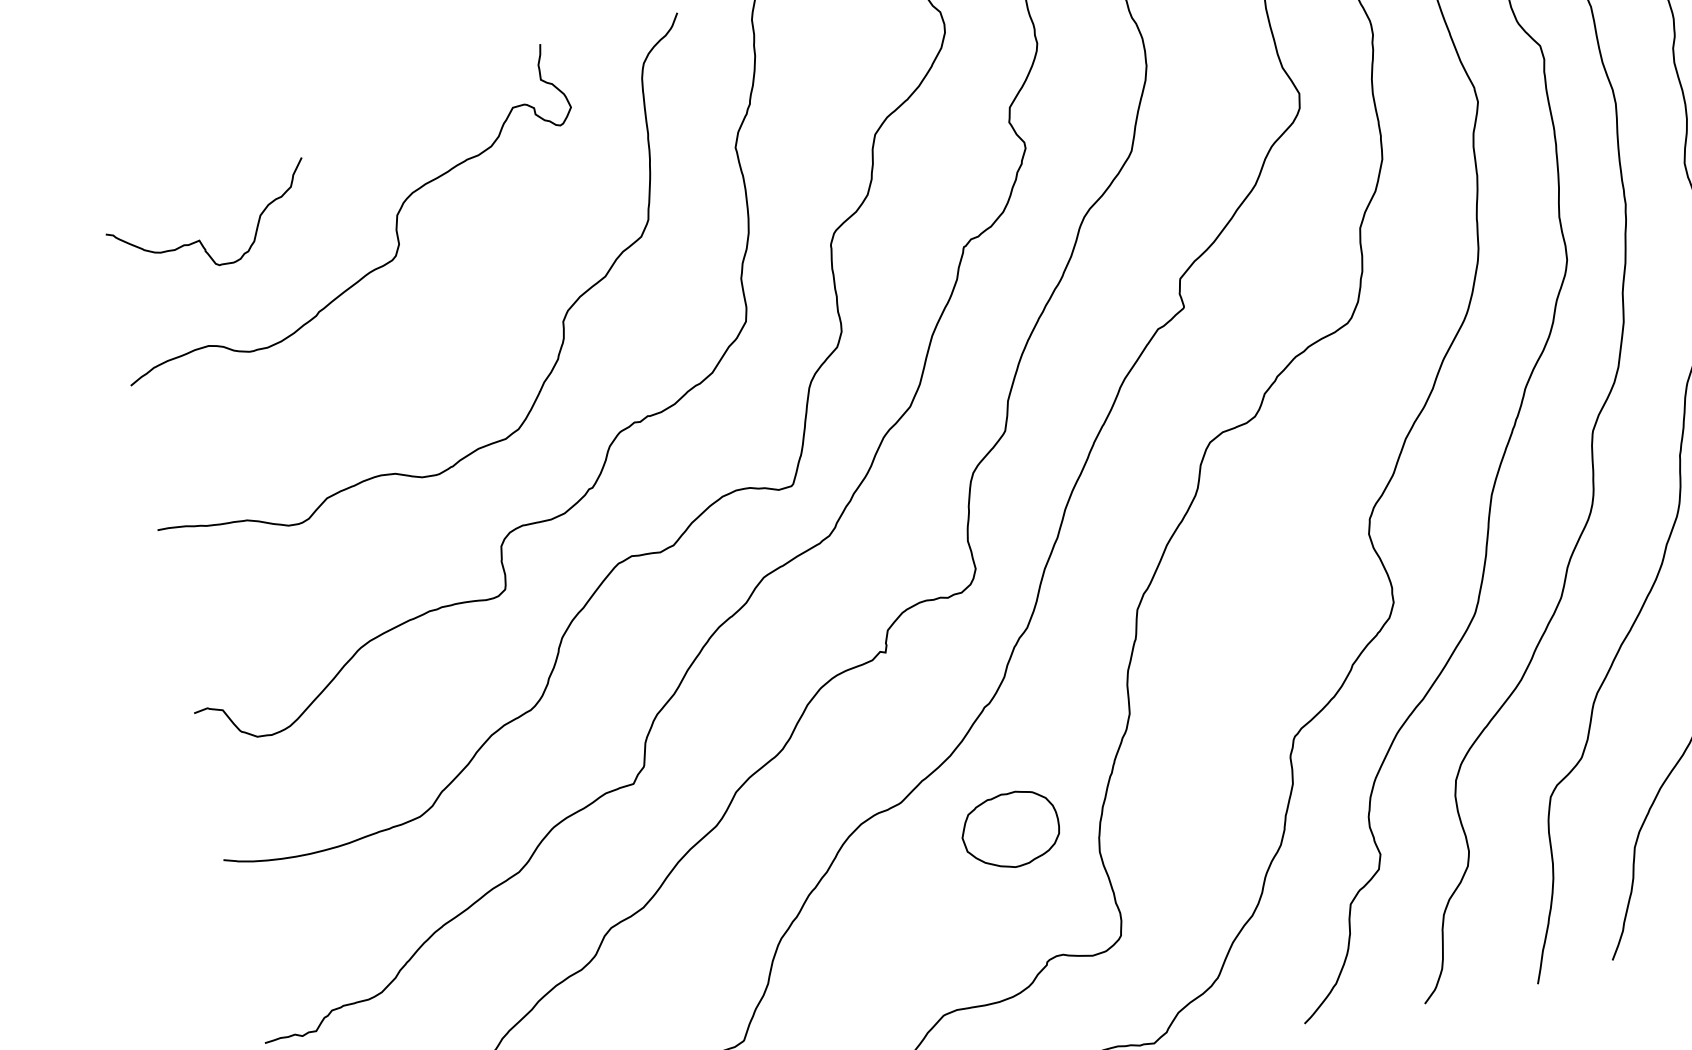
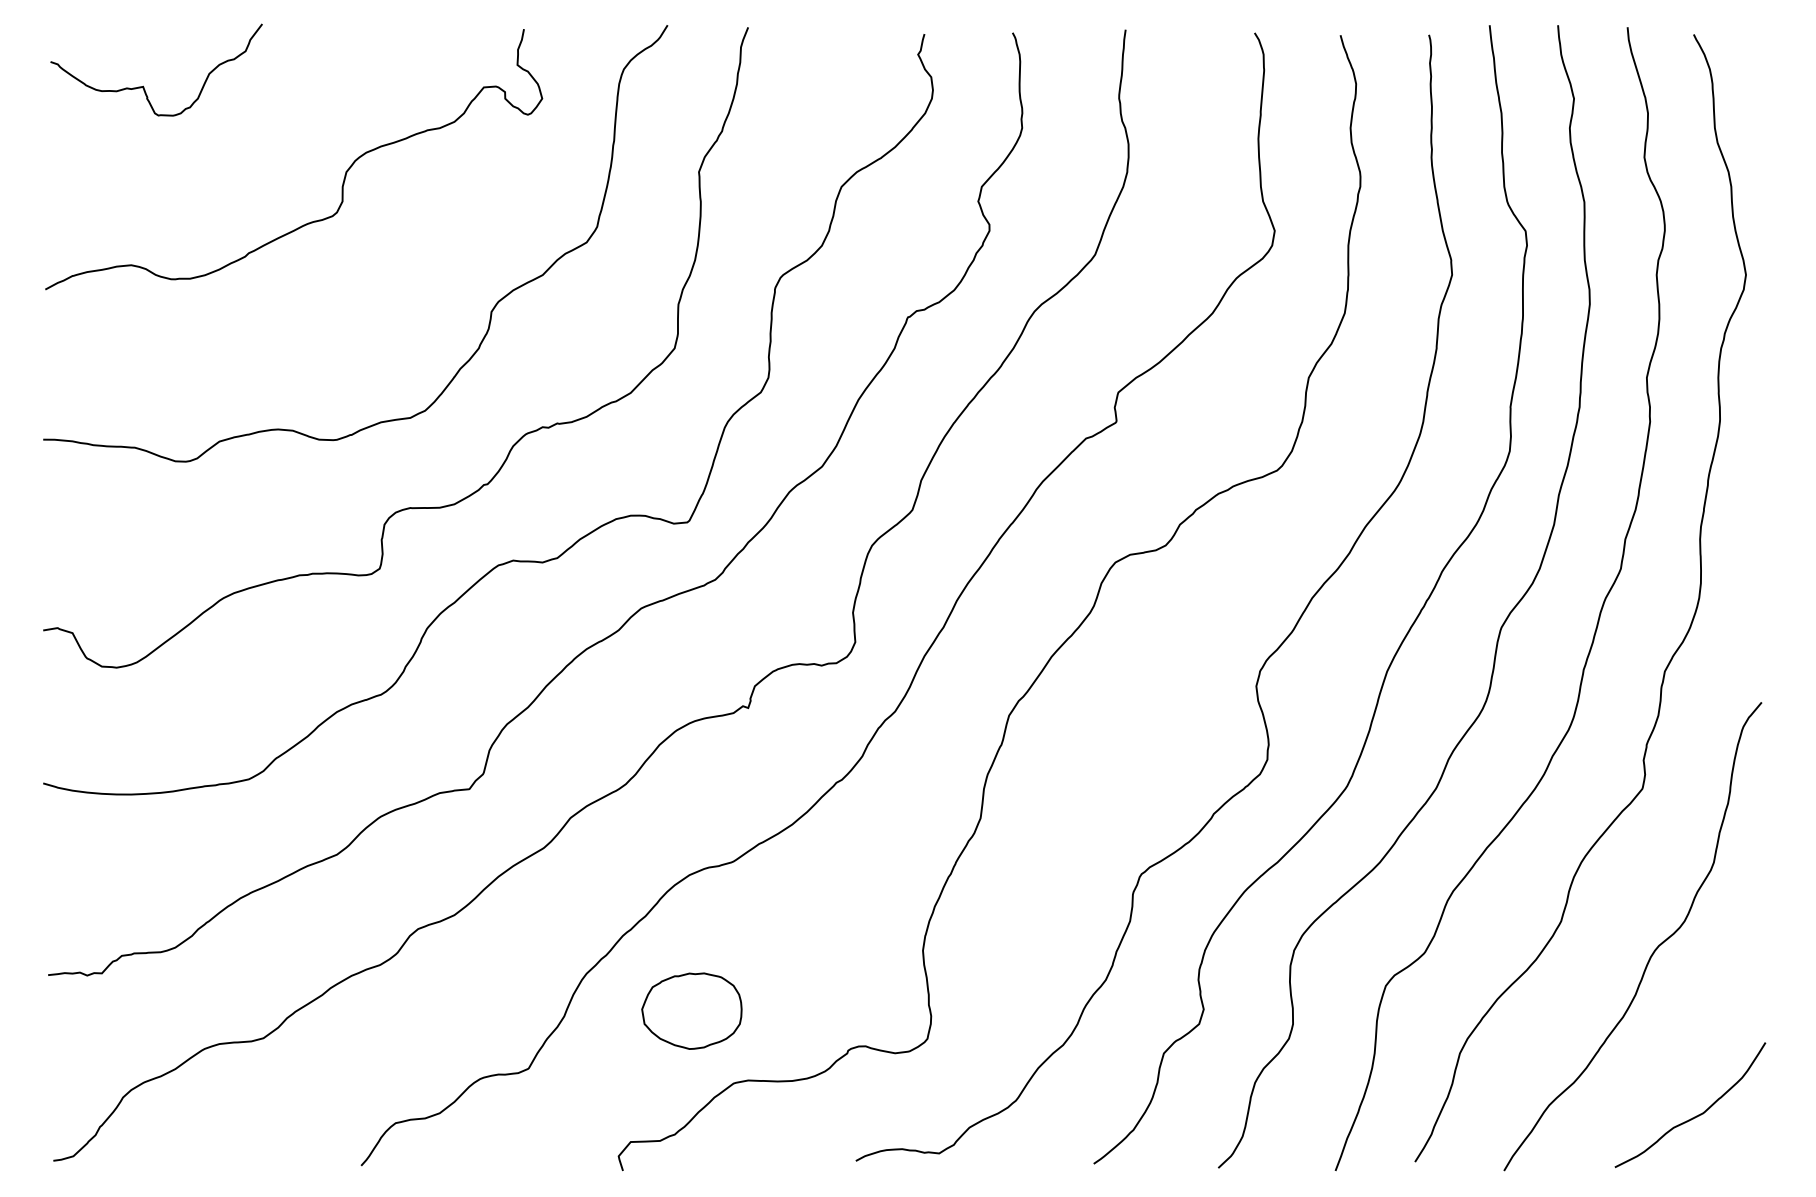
curve: (199, 239) -> (143, 85), moved
part: (1010, 829) -> (691, 1010), moved

